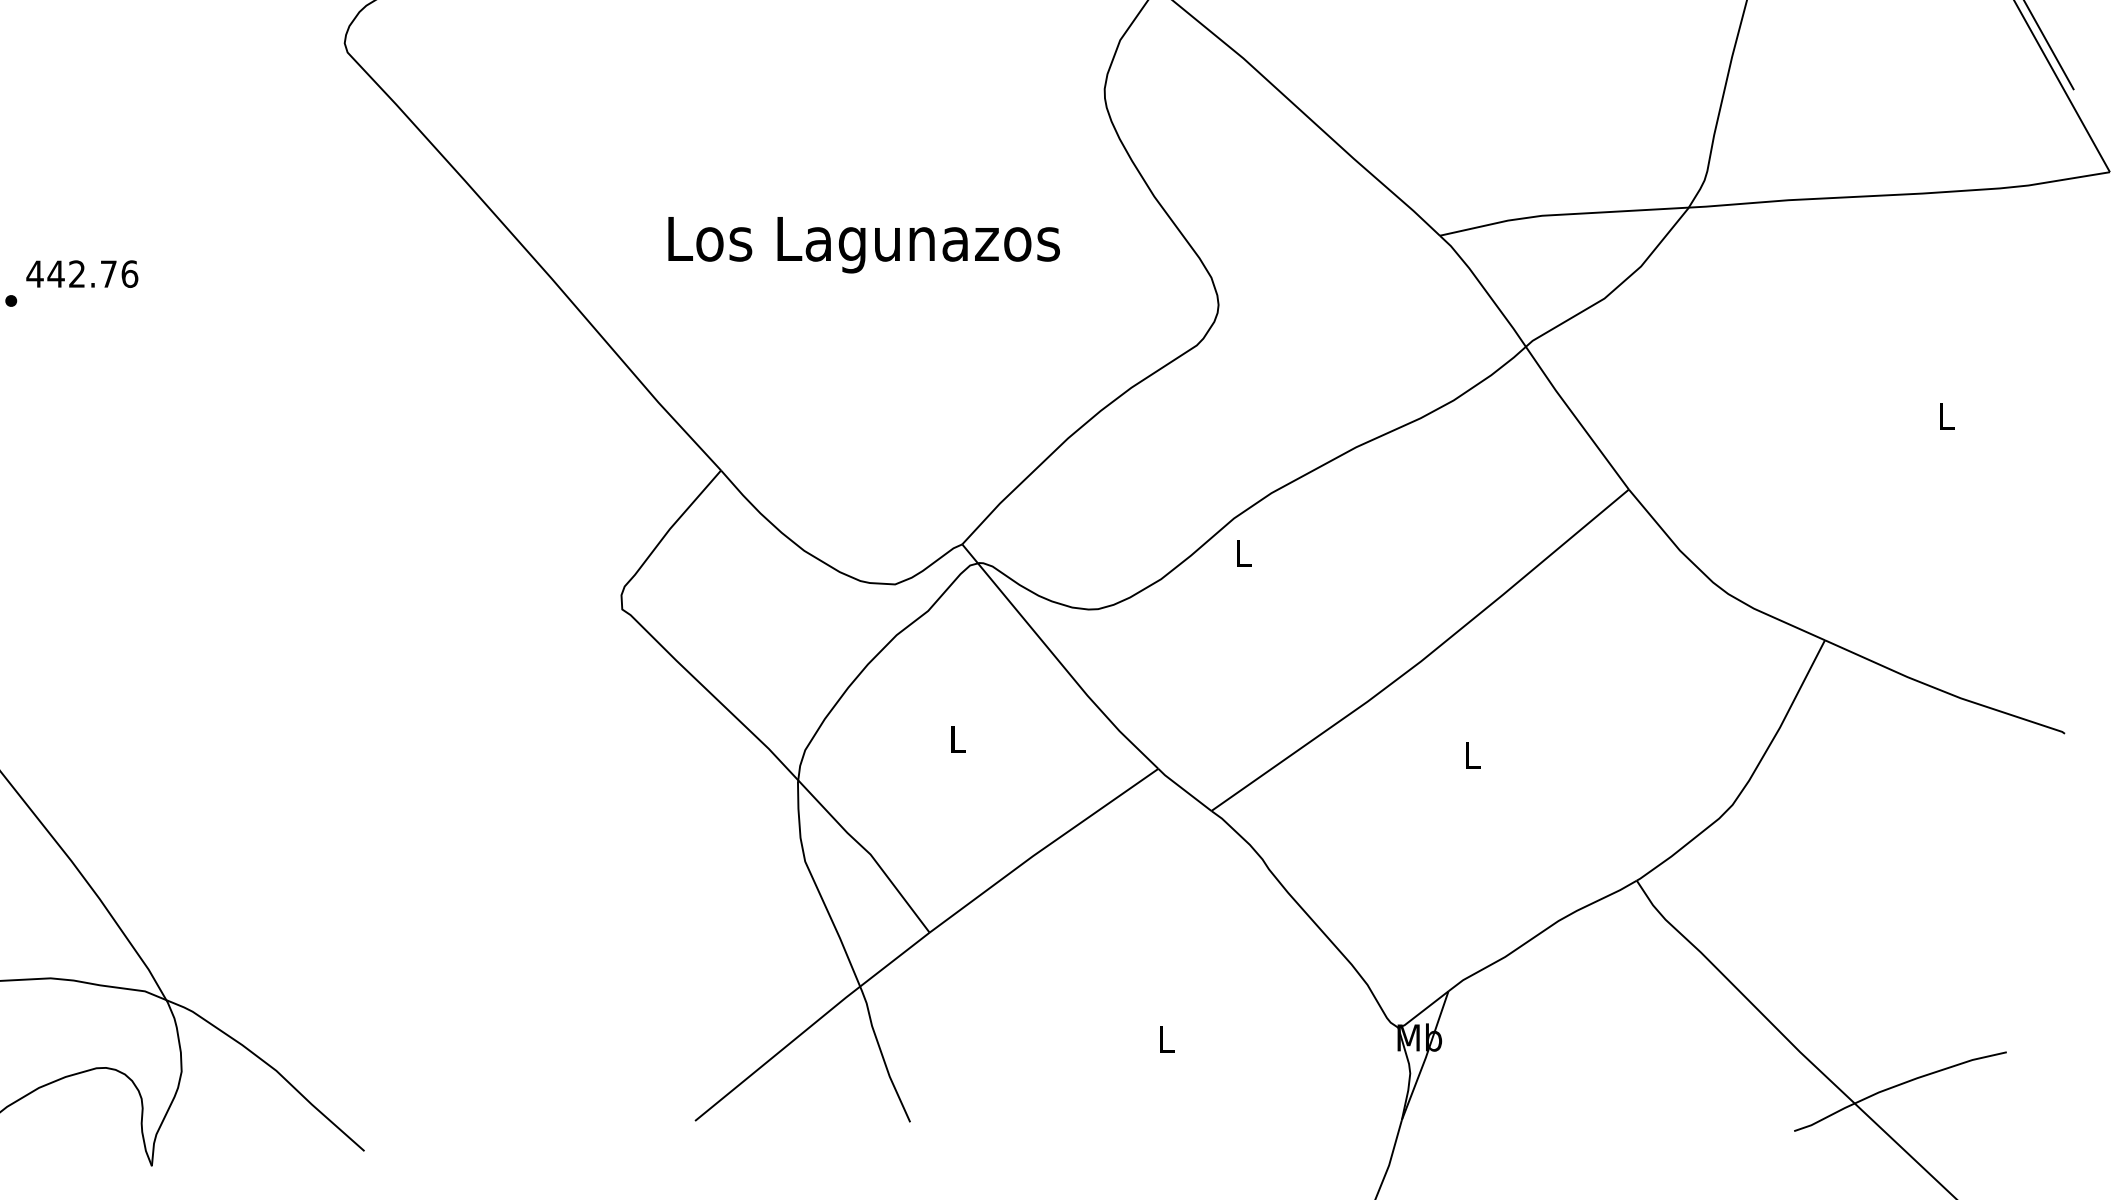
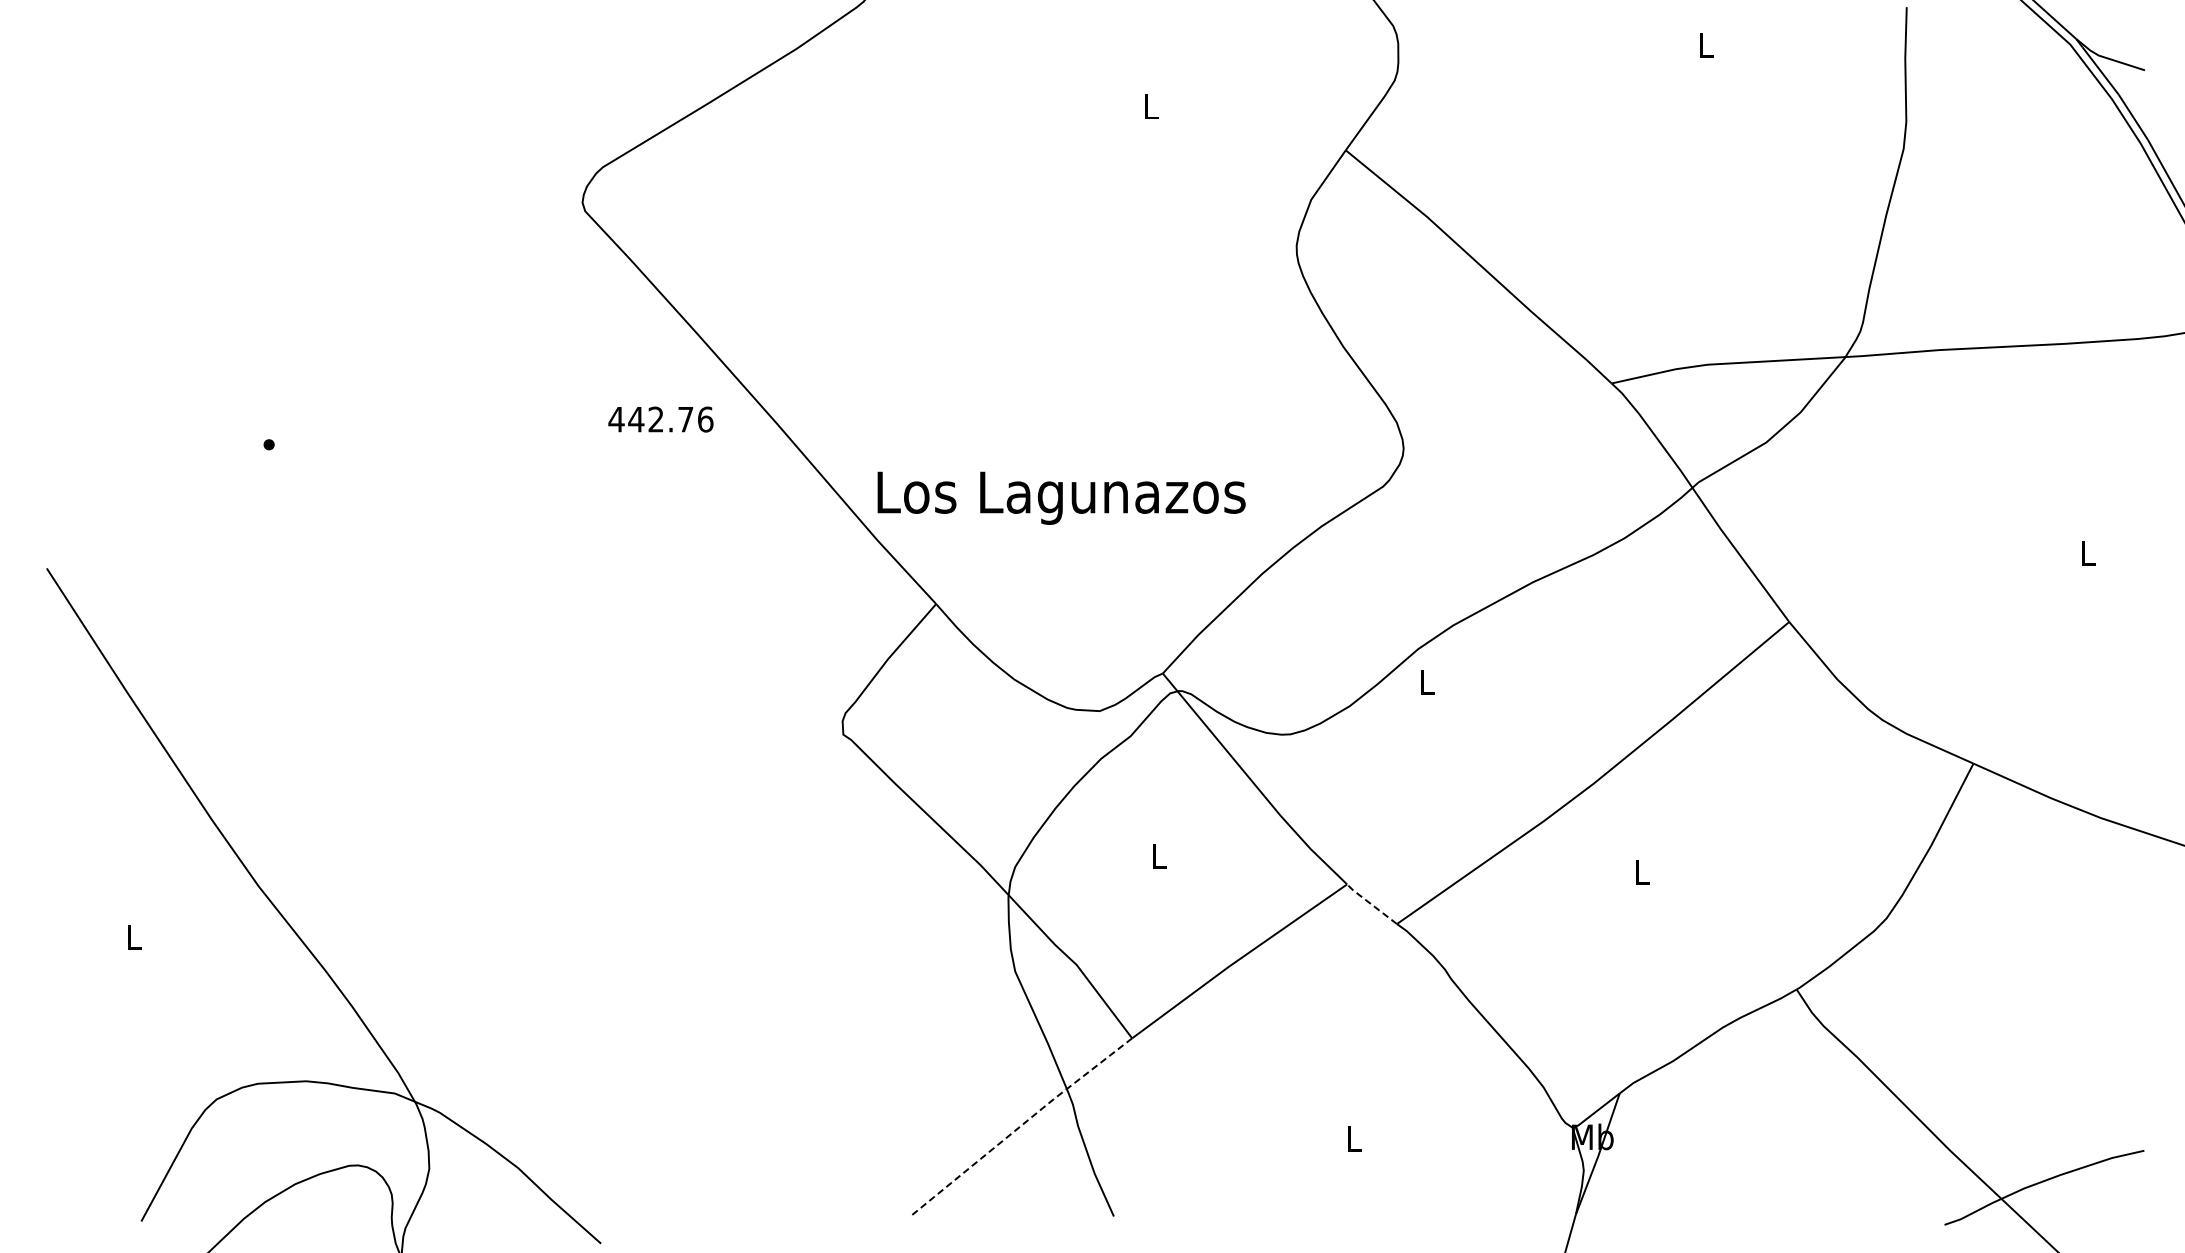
text: (864, 244) -> (1061, 497), moved
text: (81, 274) -> (660, 419), moved
line: (1184, 790) -> (1371, 904), solid -> dashed
line: (811, 1025) -> (1021, 1125), solid -> dashed

